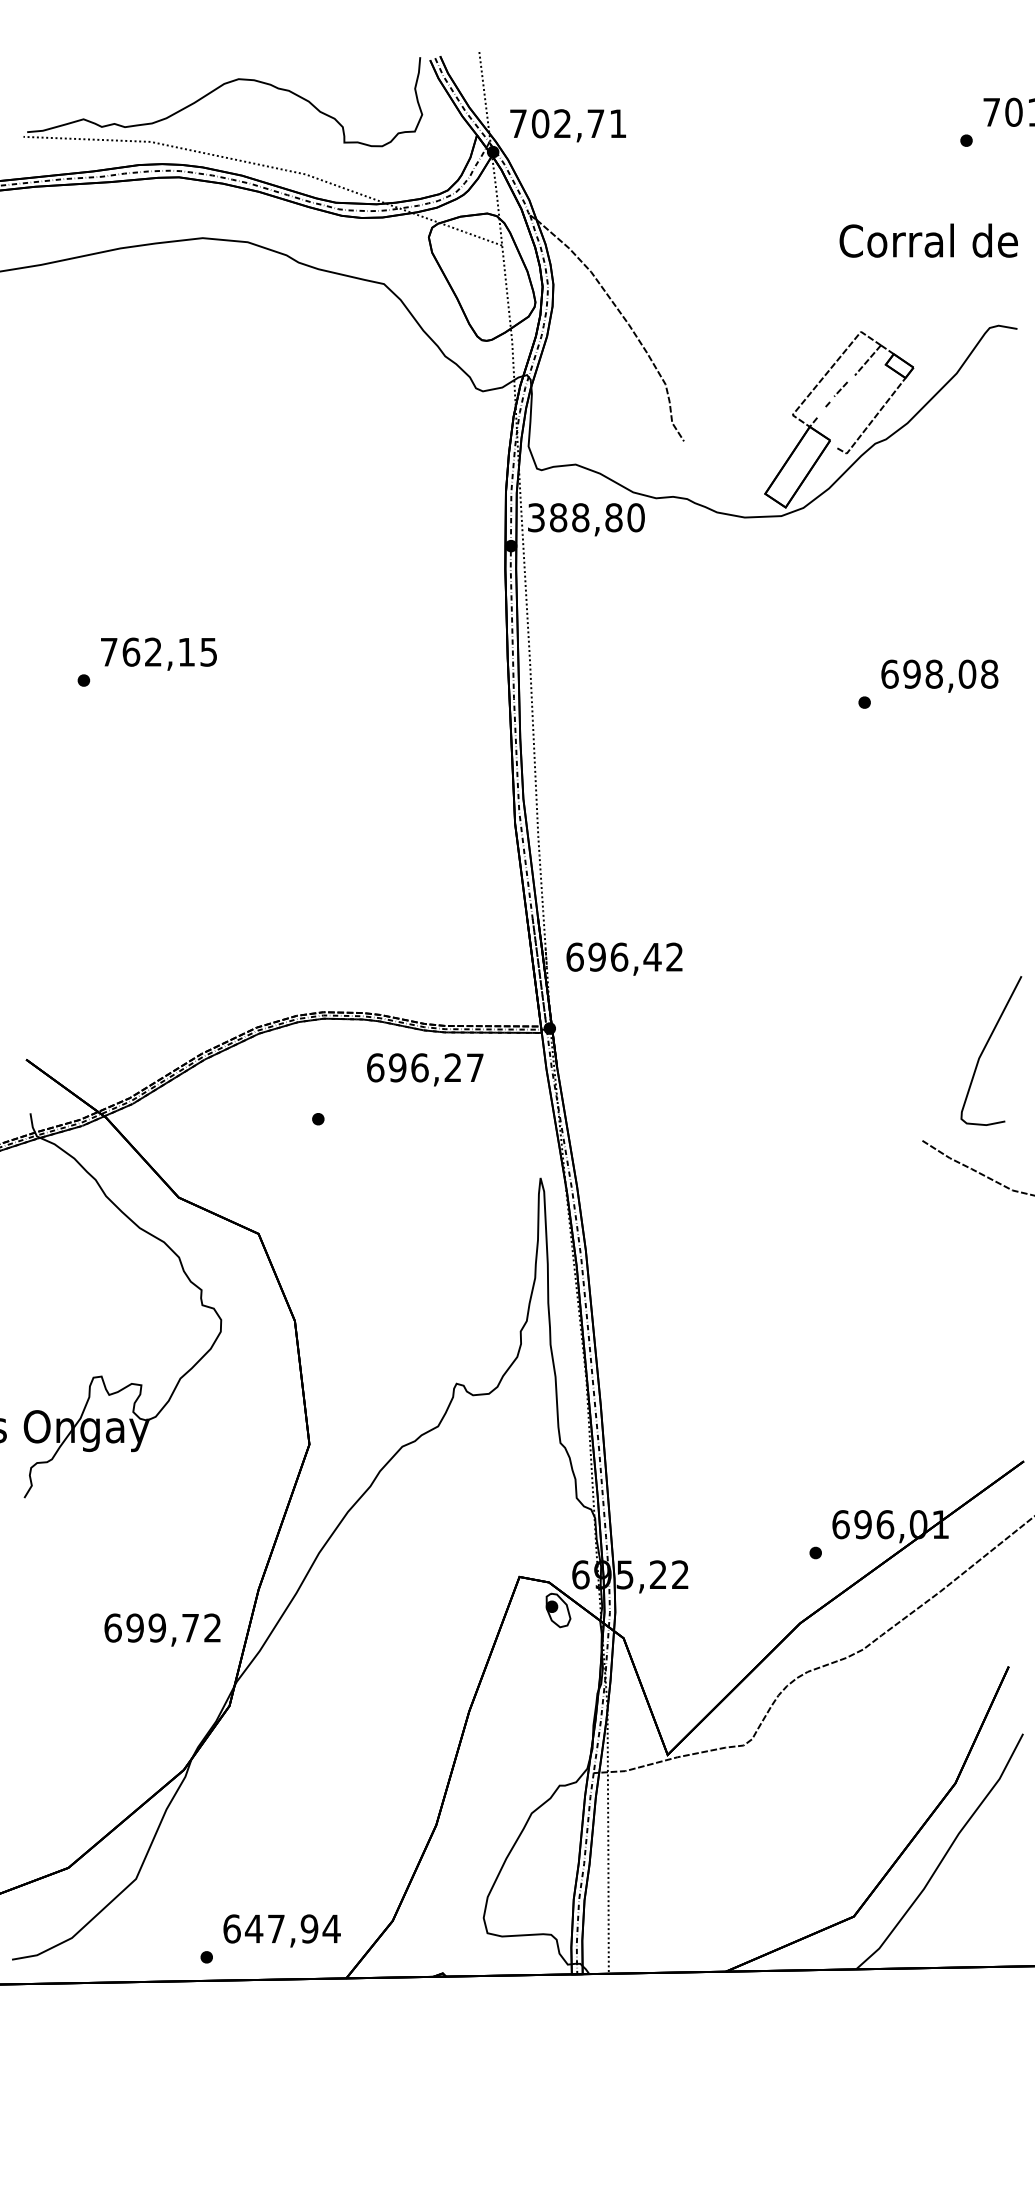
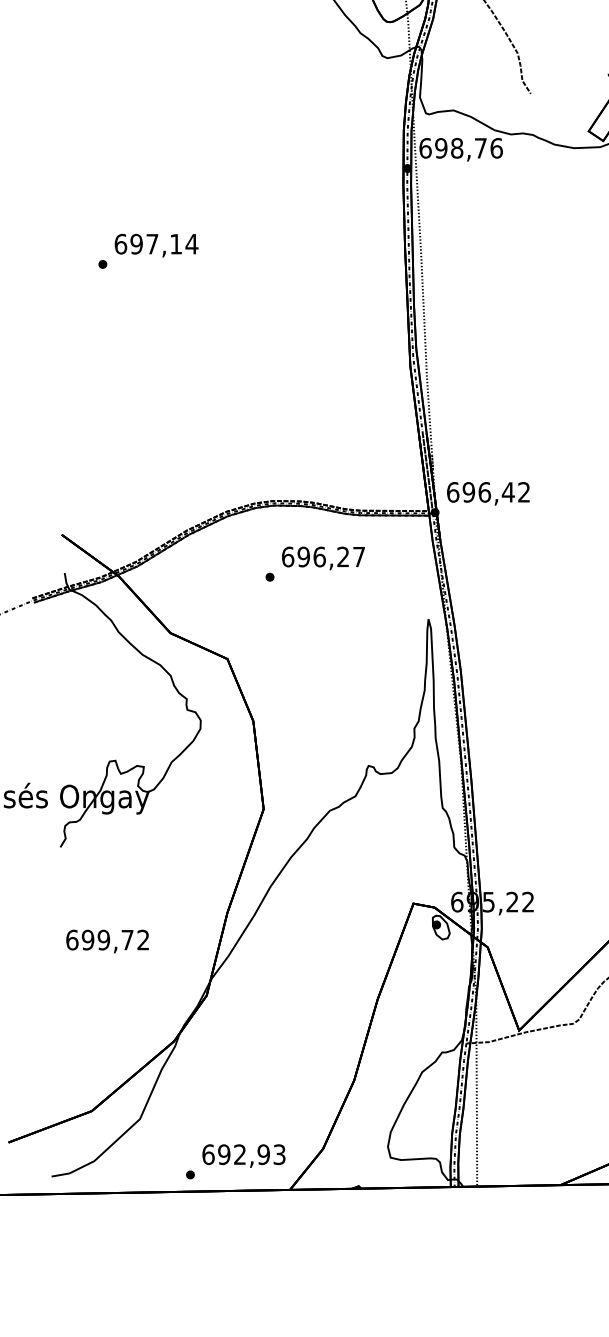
text: (585, 517) -> (460, 148), 388,80 -> 698,76
text: (159, 651) -> (156, 243), 762,15 -> 697,14
text: (624, 958) -> (488, 493), moved
text: (425, 1069) -> (323, 558), moved
text: (162, 1629) -> (107, 941), moved
text: (292, 1928) -> (251, 1154), 647,94 -> 692,93

